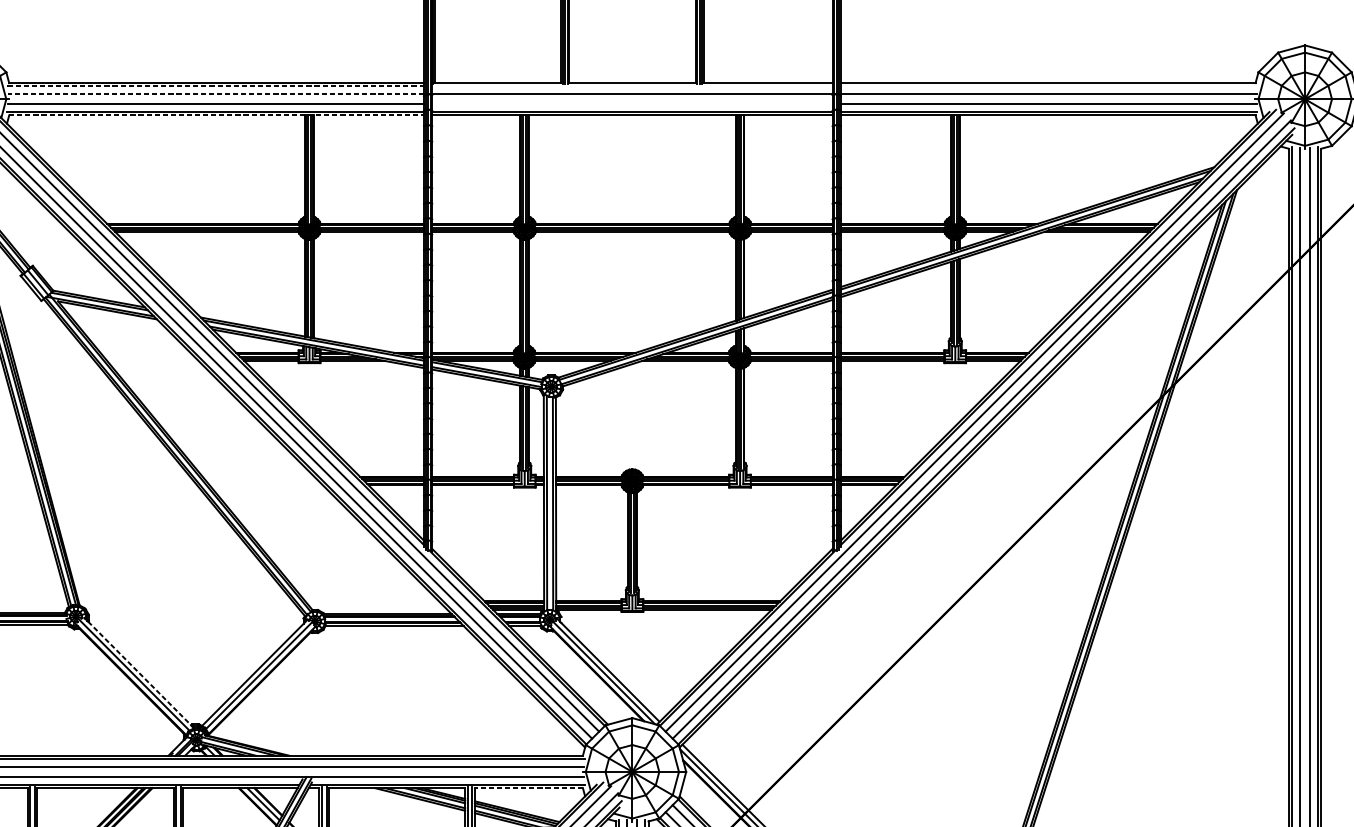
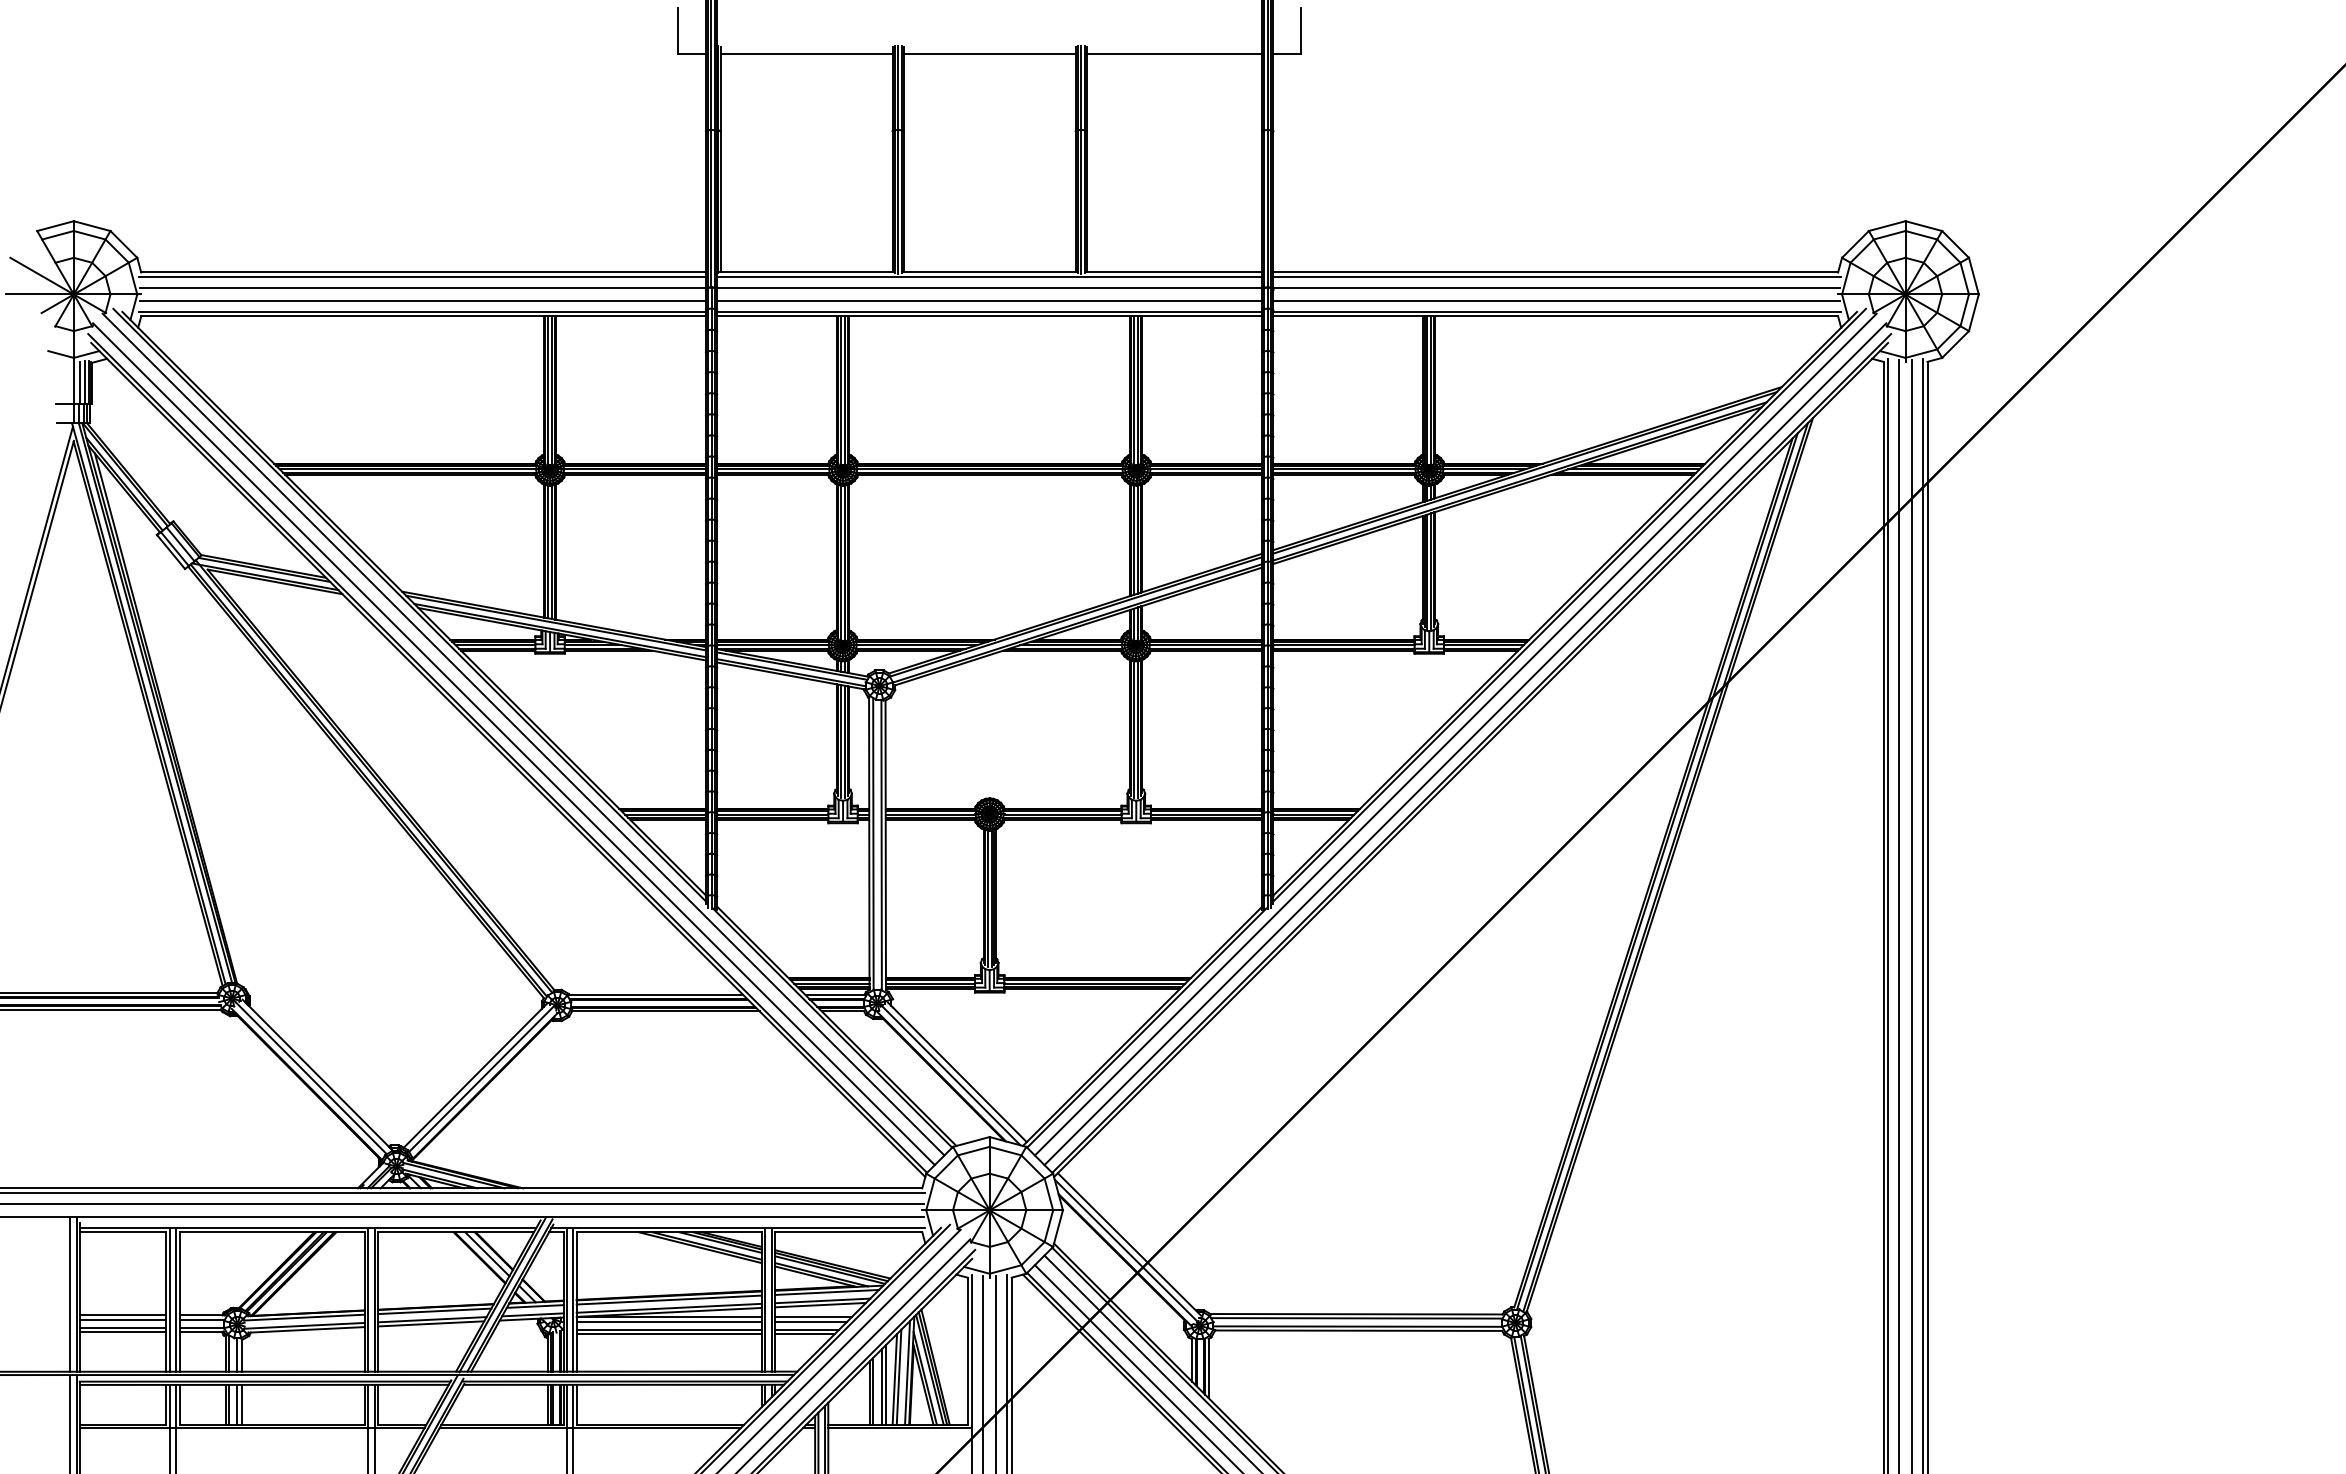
line: (215, 86) -> (422, 276), dashed -> solid
line: (632, 86) -> (989, 276), added
line: (1048, 86) -> (1556, 276), added
line: (215, 94) -> (422, 287), dashed -> solid
line: (632, 104) -> (989, 301), added
line: (217, 115) -> (424, 316), dashed -> solid
line: (138, 672) -> (317, 1075), dashed -> solid
line: (528, 788) -> (848, 1232), dashed -> solid

